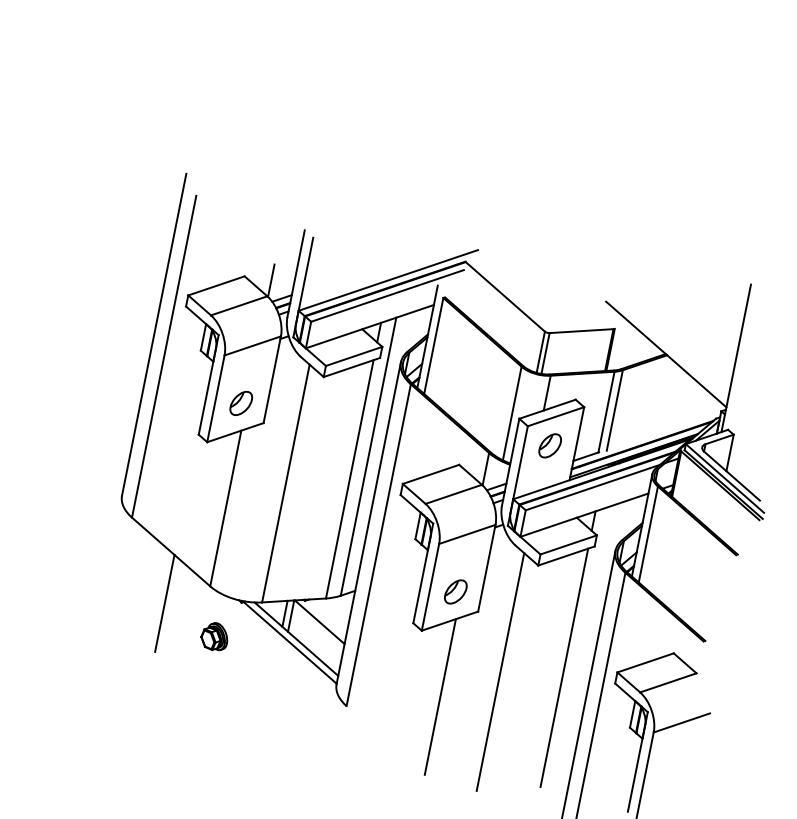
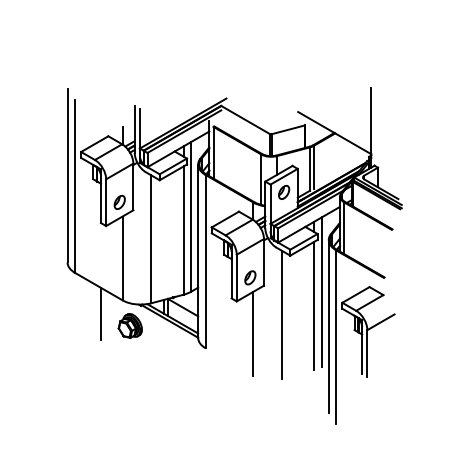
part: (213, 635) -> (129, 325), size x1.67
line: (582, 645) -> (321, 292), added

